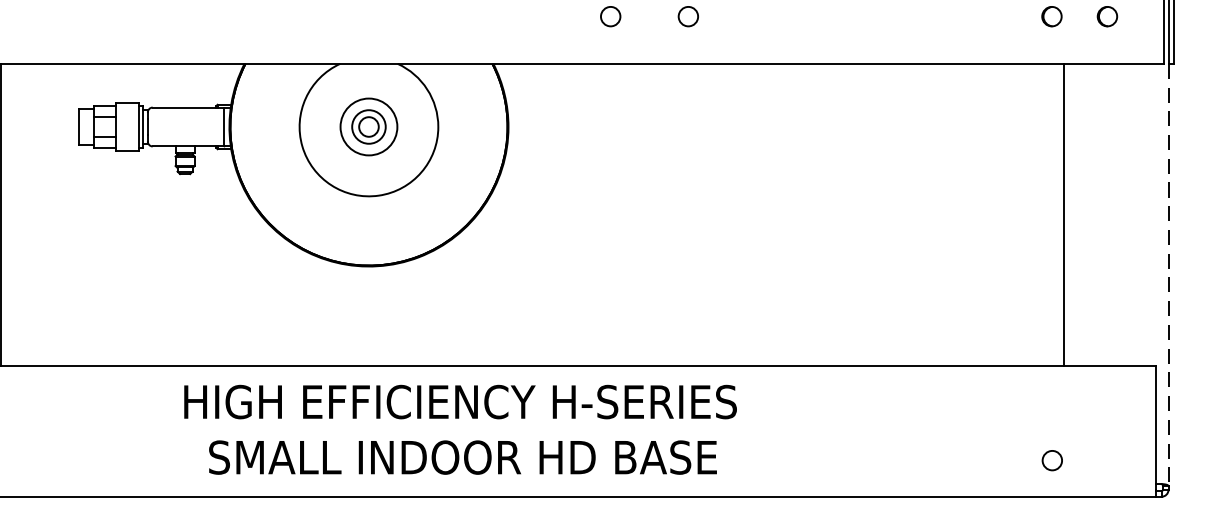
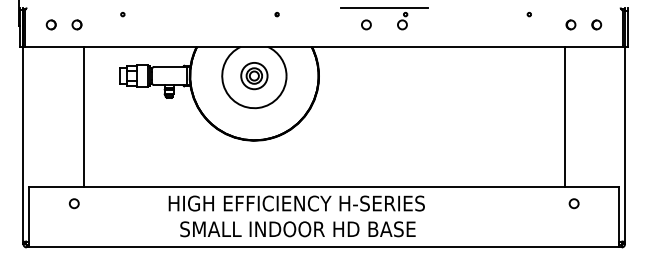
line: (1063, 214) -> (564, 116), moved
line: (1169, 274) -> (625, 144), dashed -> solid
circle: (1050, 460) -> (573, 203), moved

